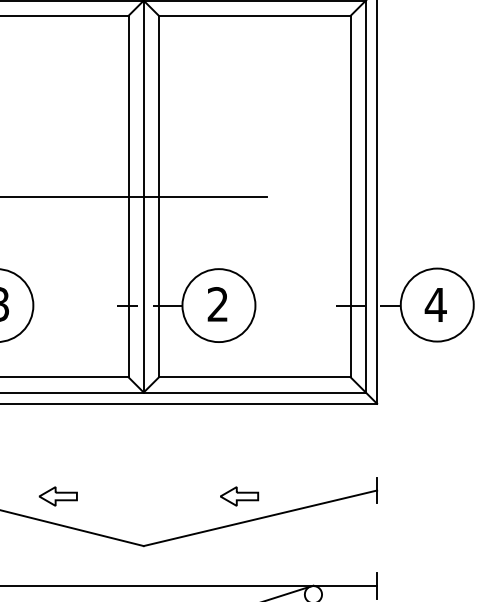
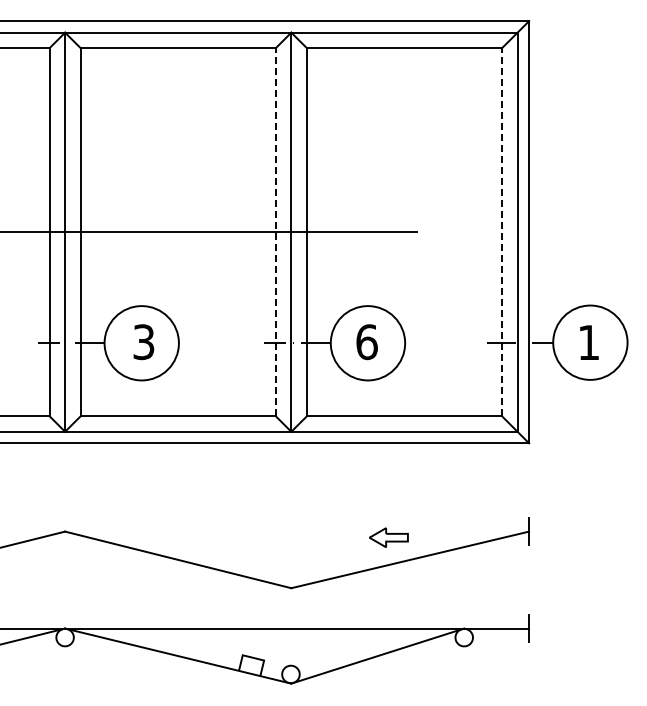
line: (129, 195) -> (276, 231), solid -> dashed
line: (351, 195) -> (502, 231), solid -> dashed
text: (217, 304) -> (366, 342), 2 -> 6
text: (435, 304) -> (588, 342), 4 -> 1
part: (58, 496) -> (204, 537), removed

